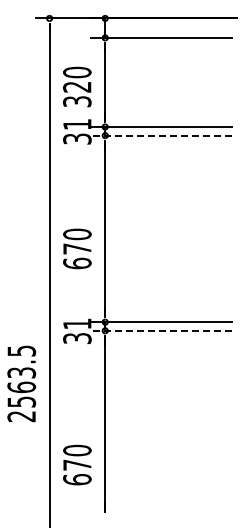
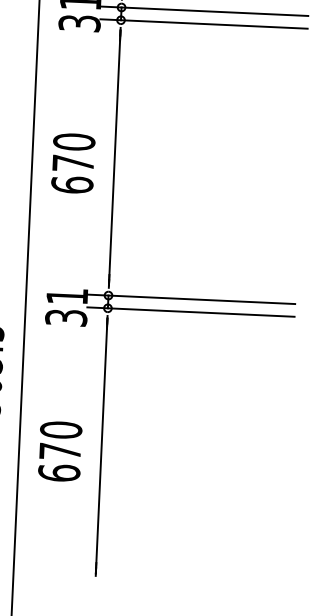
line: (161, 135) -> (204, 23), dashed -> solid
text: (77, 248) -> (73, 162), moved
line: (161, 330) -> (190, 311), dashed -> solid
text: (77, 464) -> (60, 450), moved

